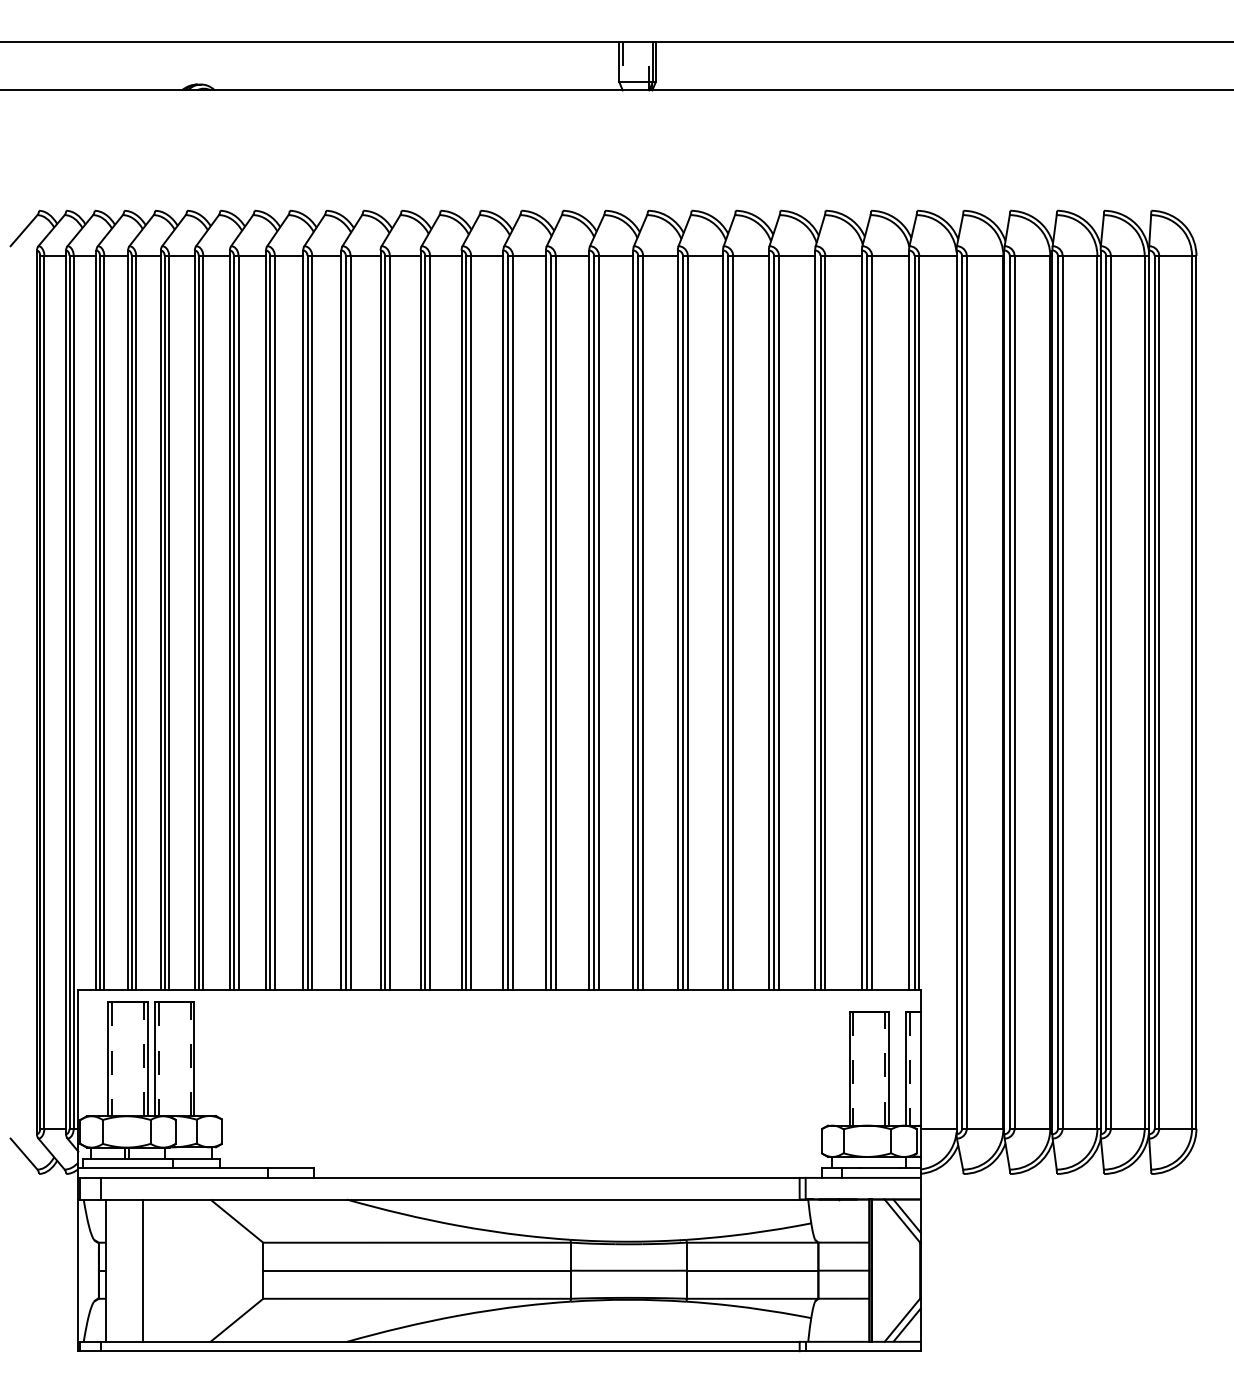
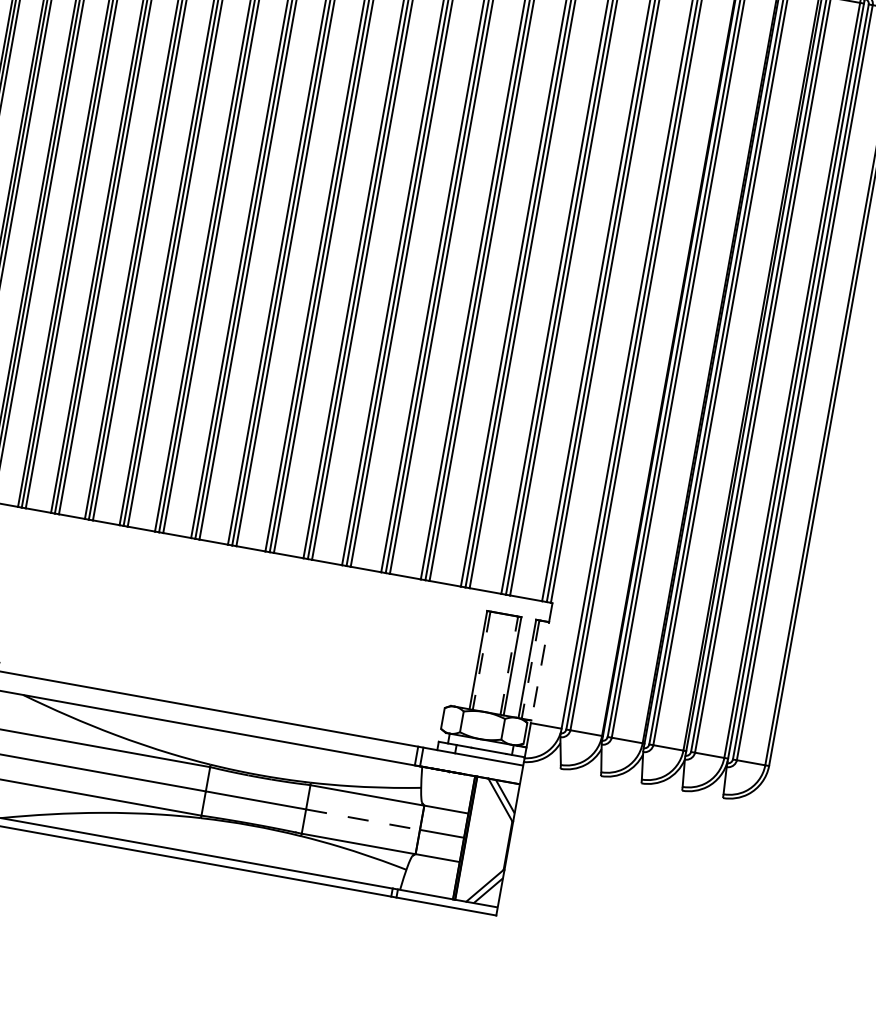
line: (921, 1059) -> (542, 663), solid -> dashed
line: (752, 1270) -> (363, 819), solid -> dashed

